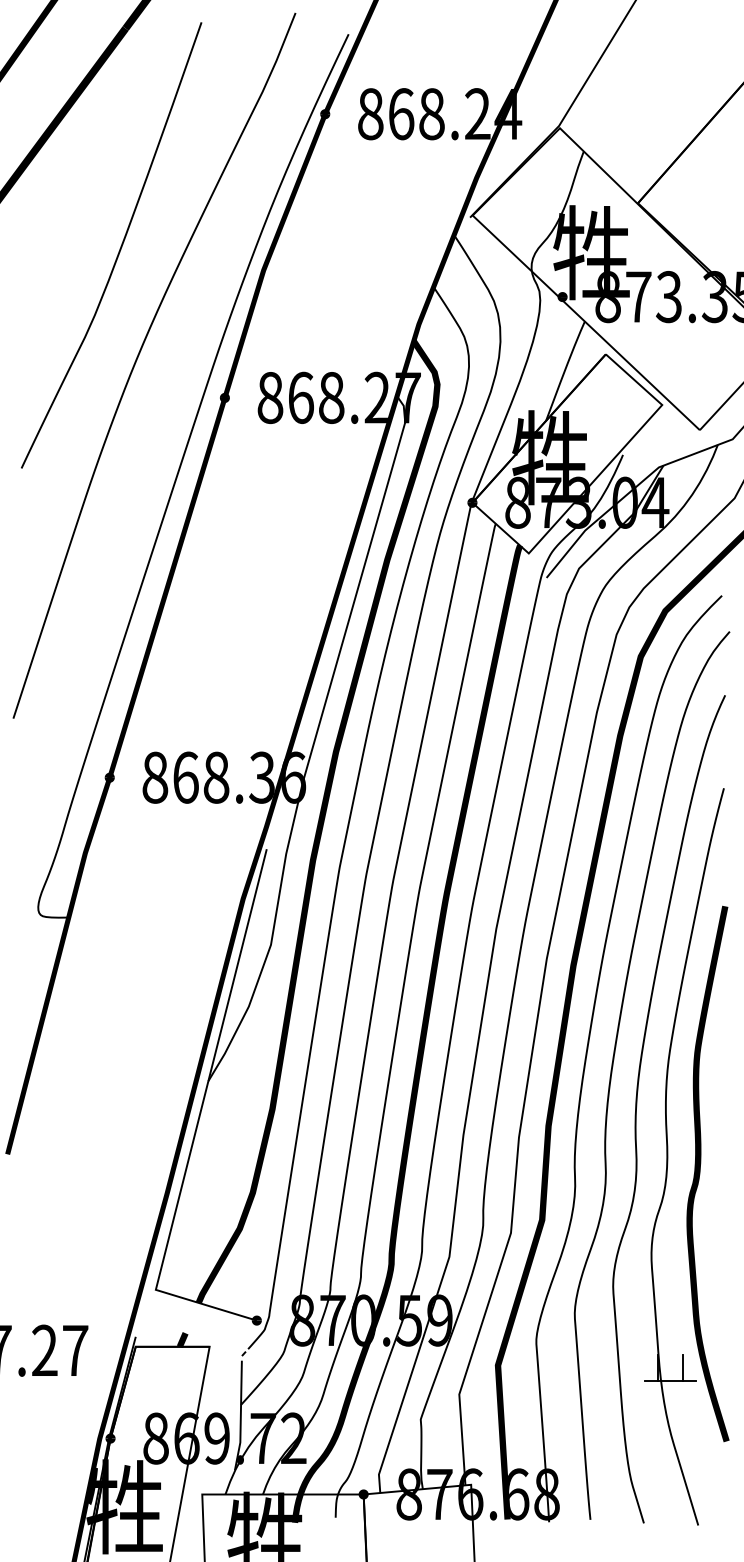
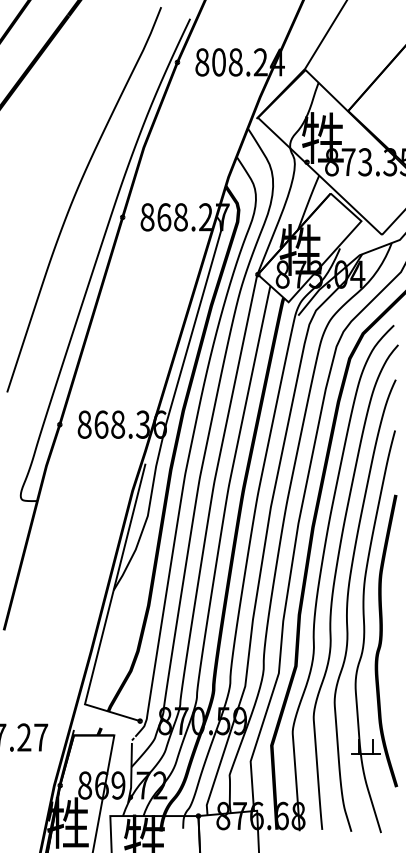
text: (402, 114) -> (219, 62), 868.24 -> 808.24
curve: (120, 244) -> (65, 133), removed

